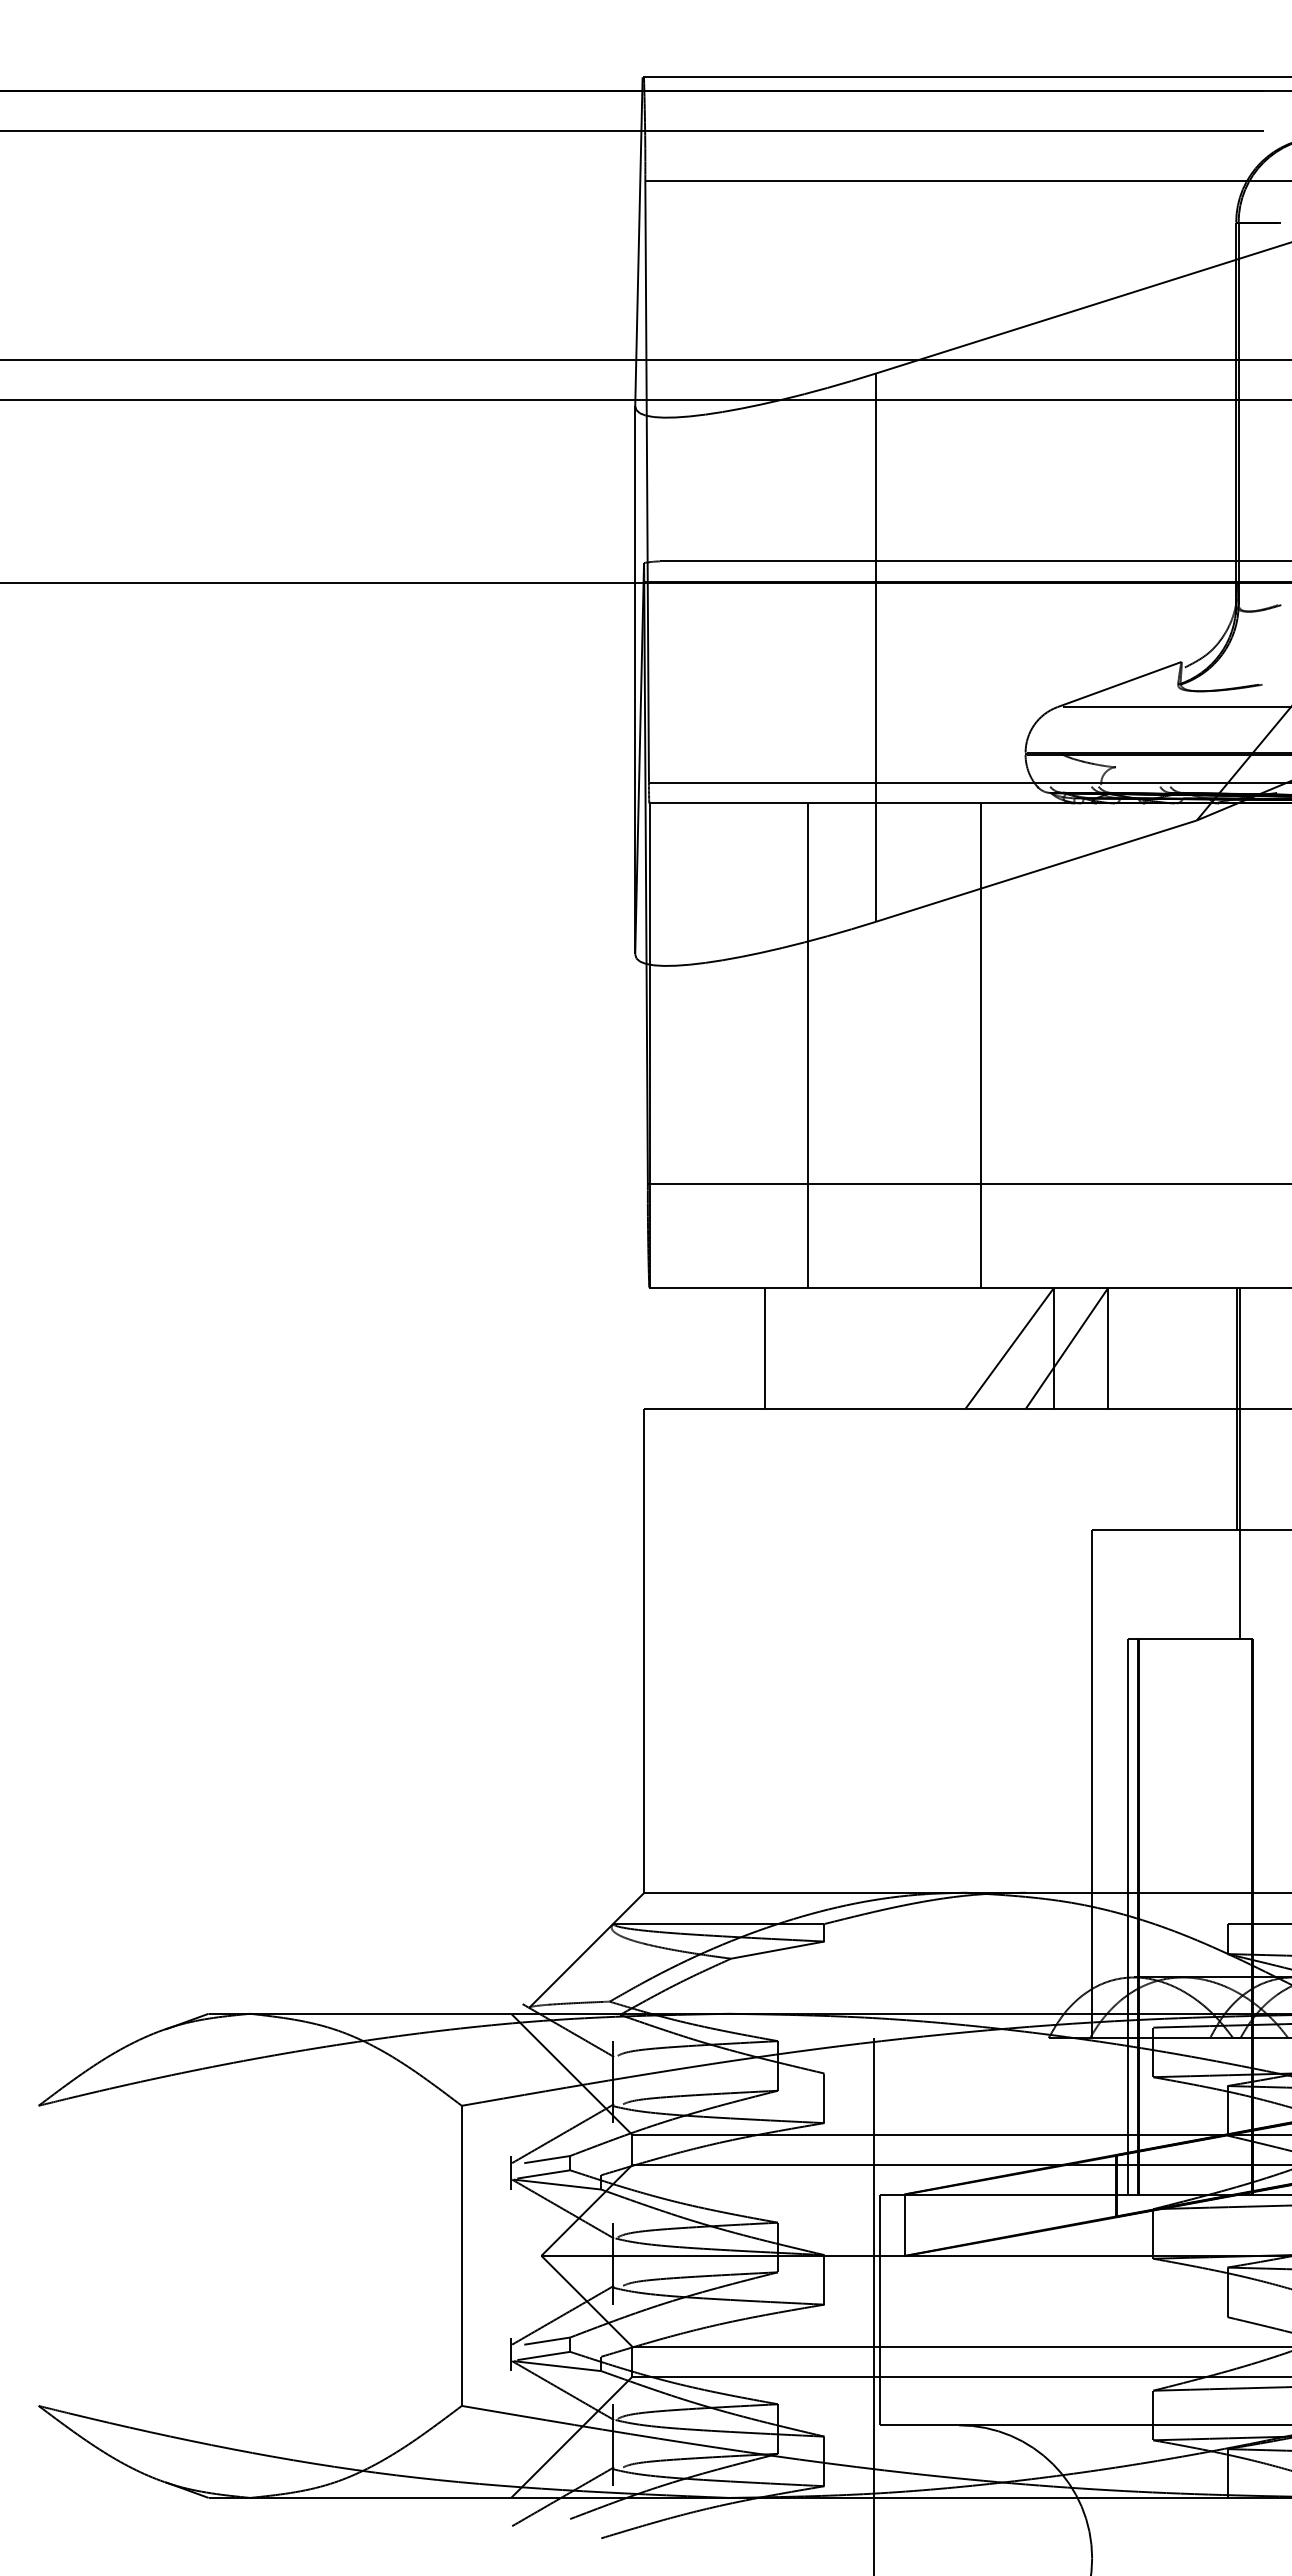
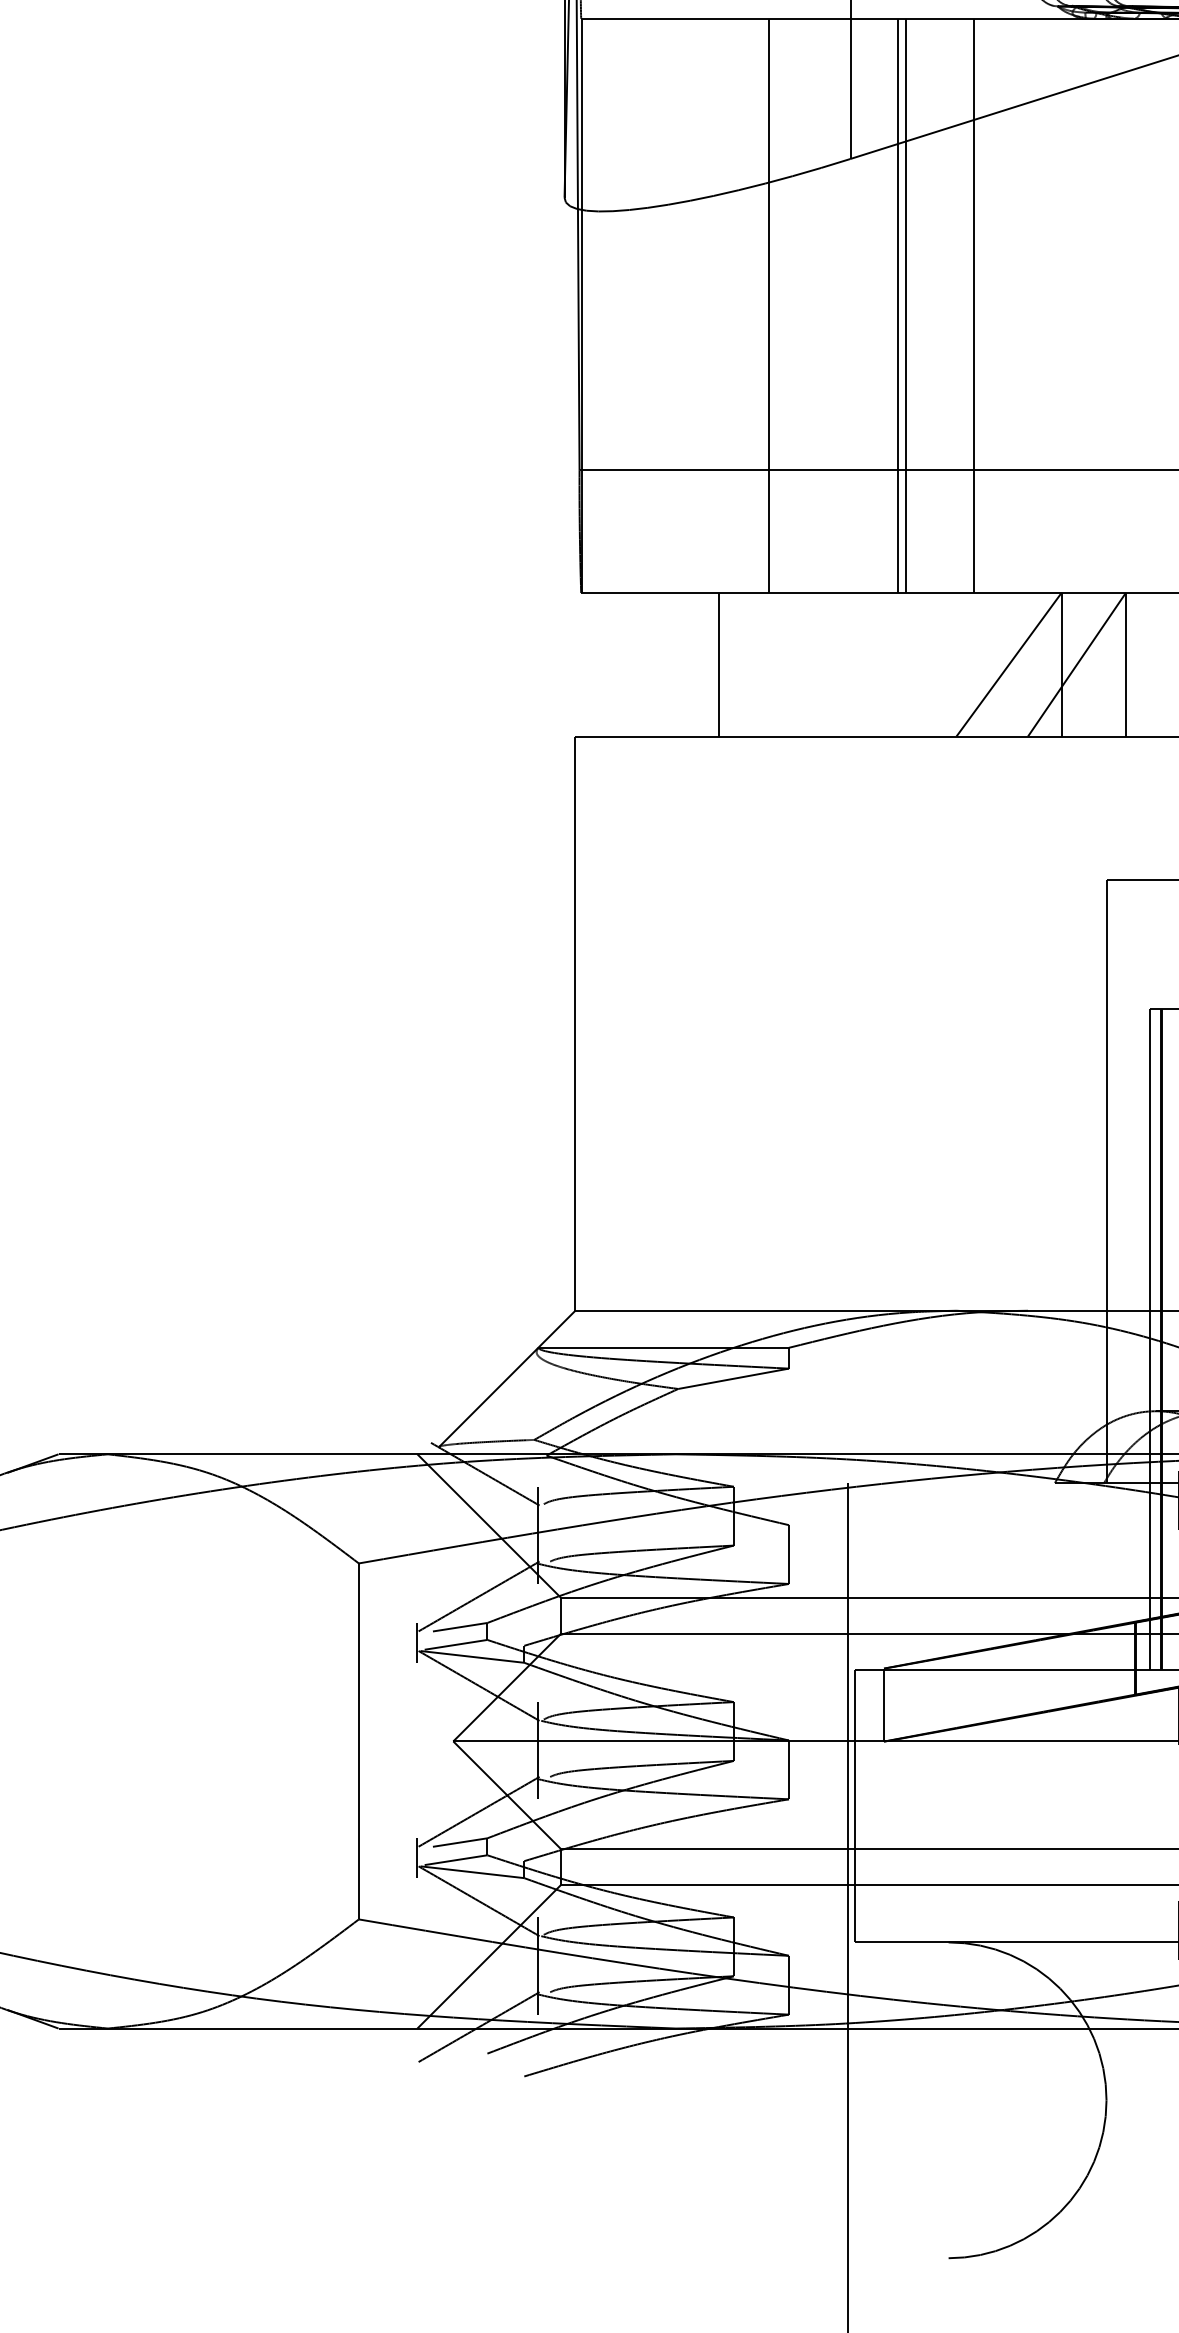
line: (916, 1045) -> (898, 305), added
line: (922, 1045) -> (905, 305), added

